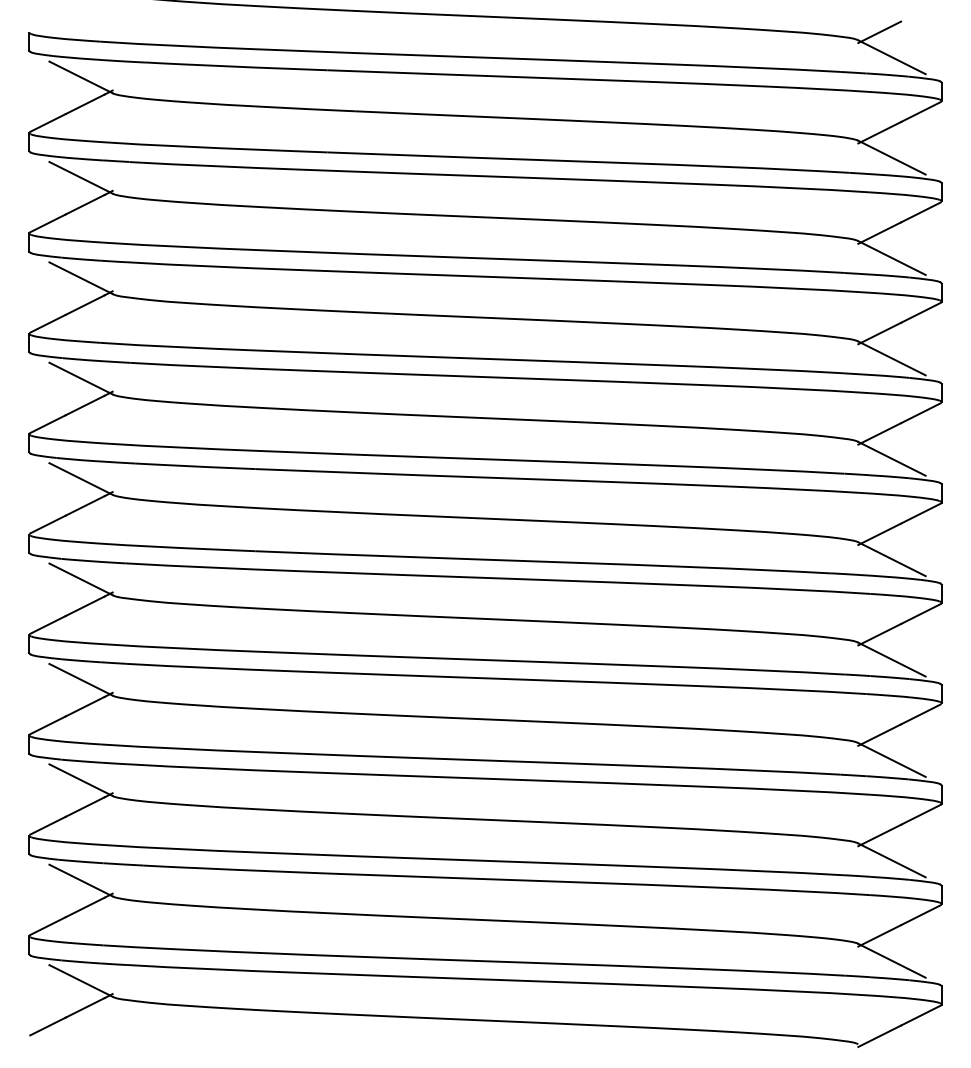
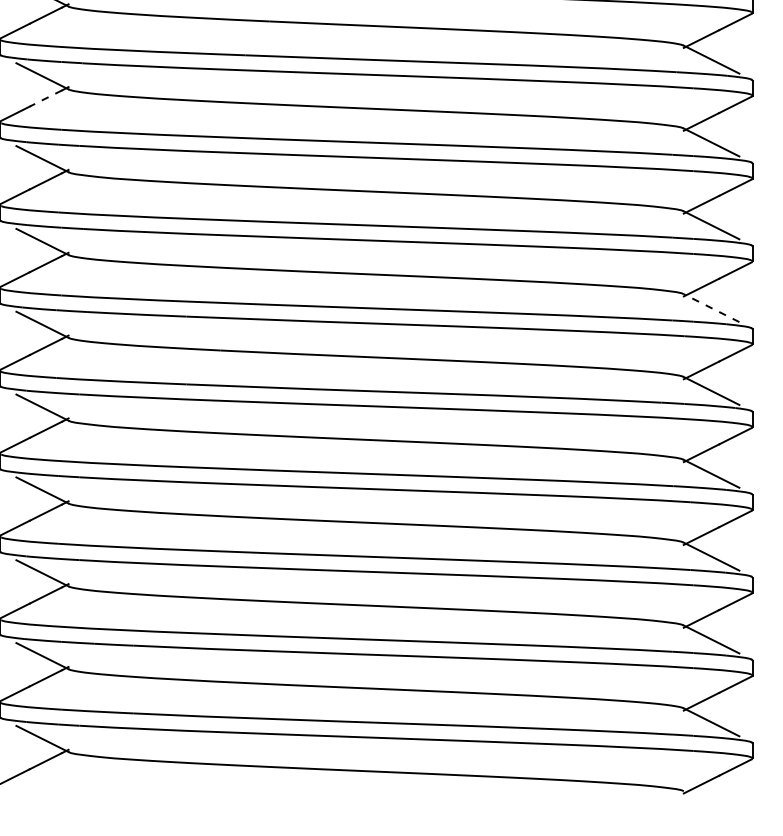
line: (85, 204) -> (46, 98), solid -> dashed
line: (891, 458) -> (711, 307), solid -> dashed

